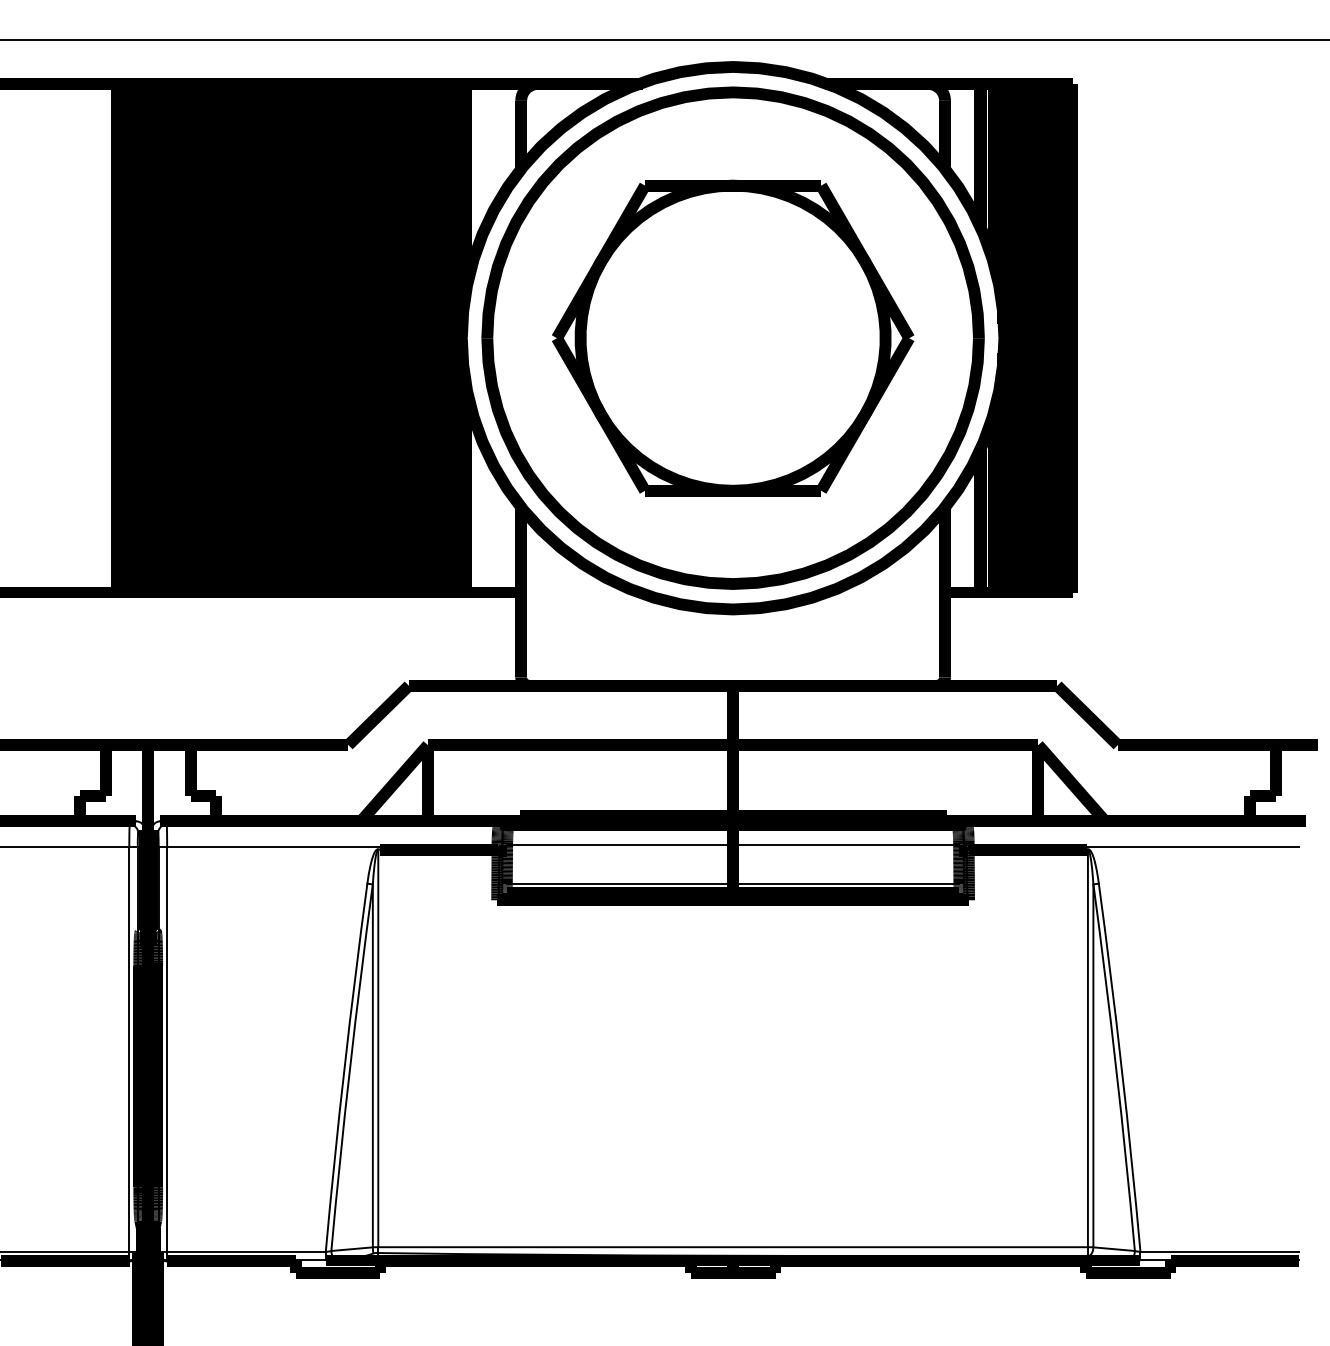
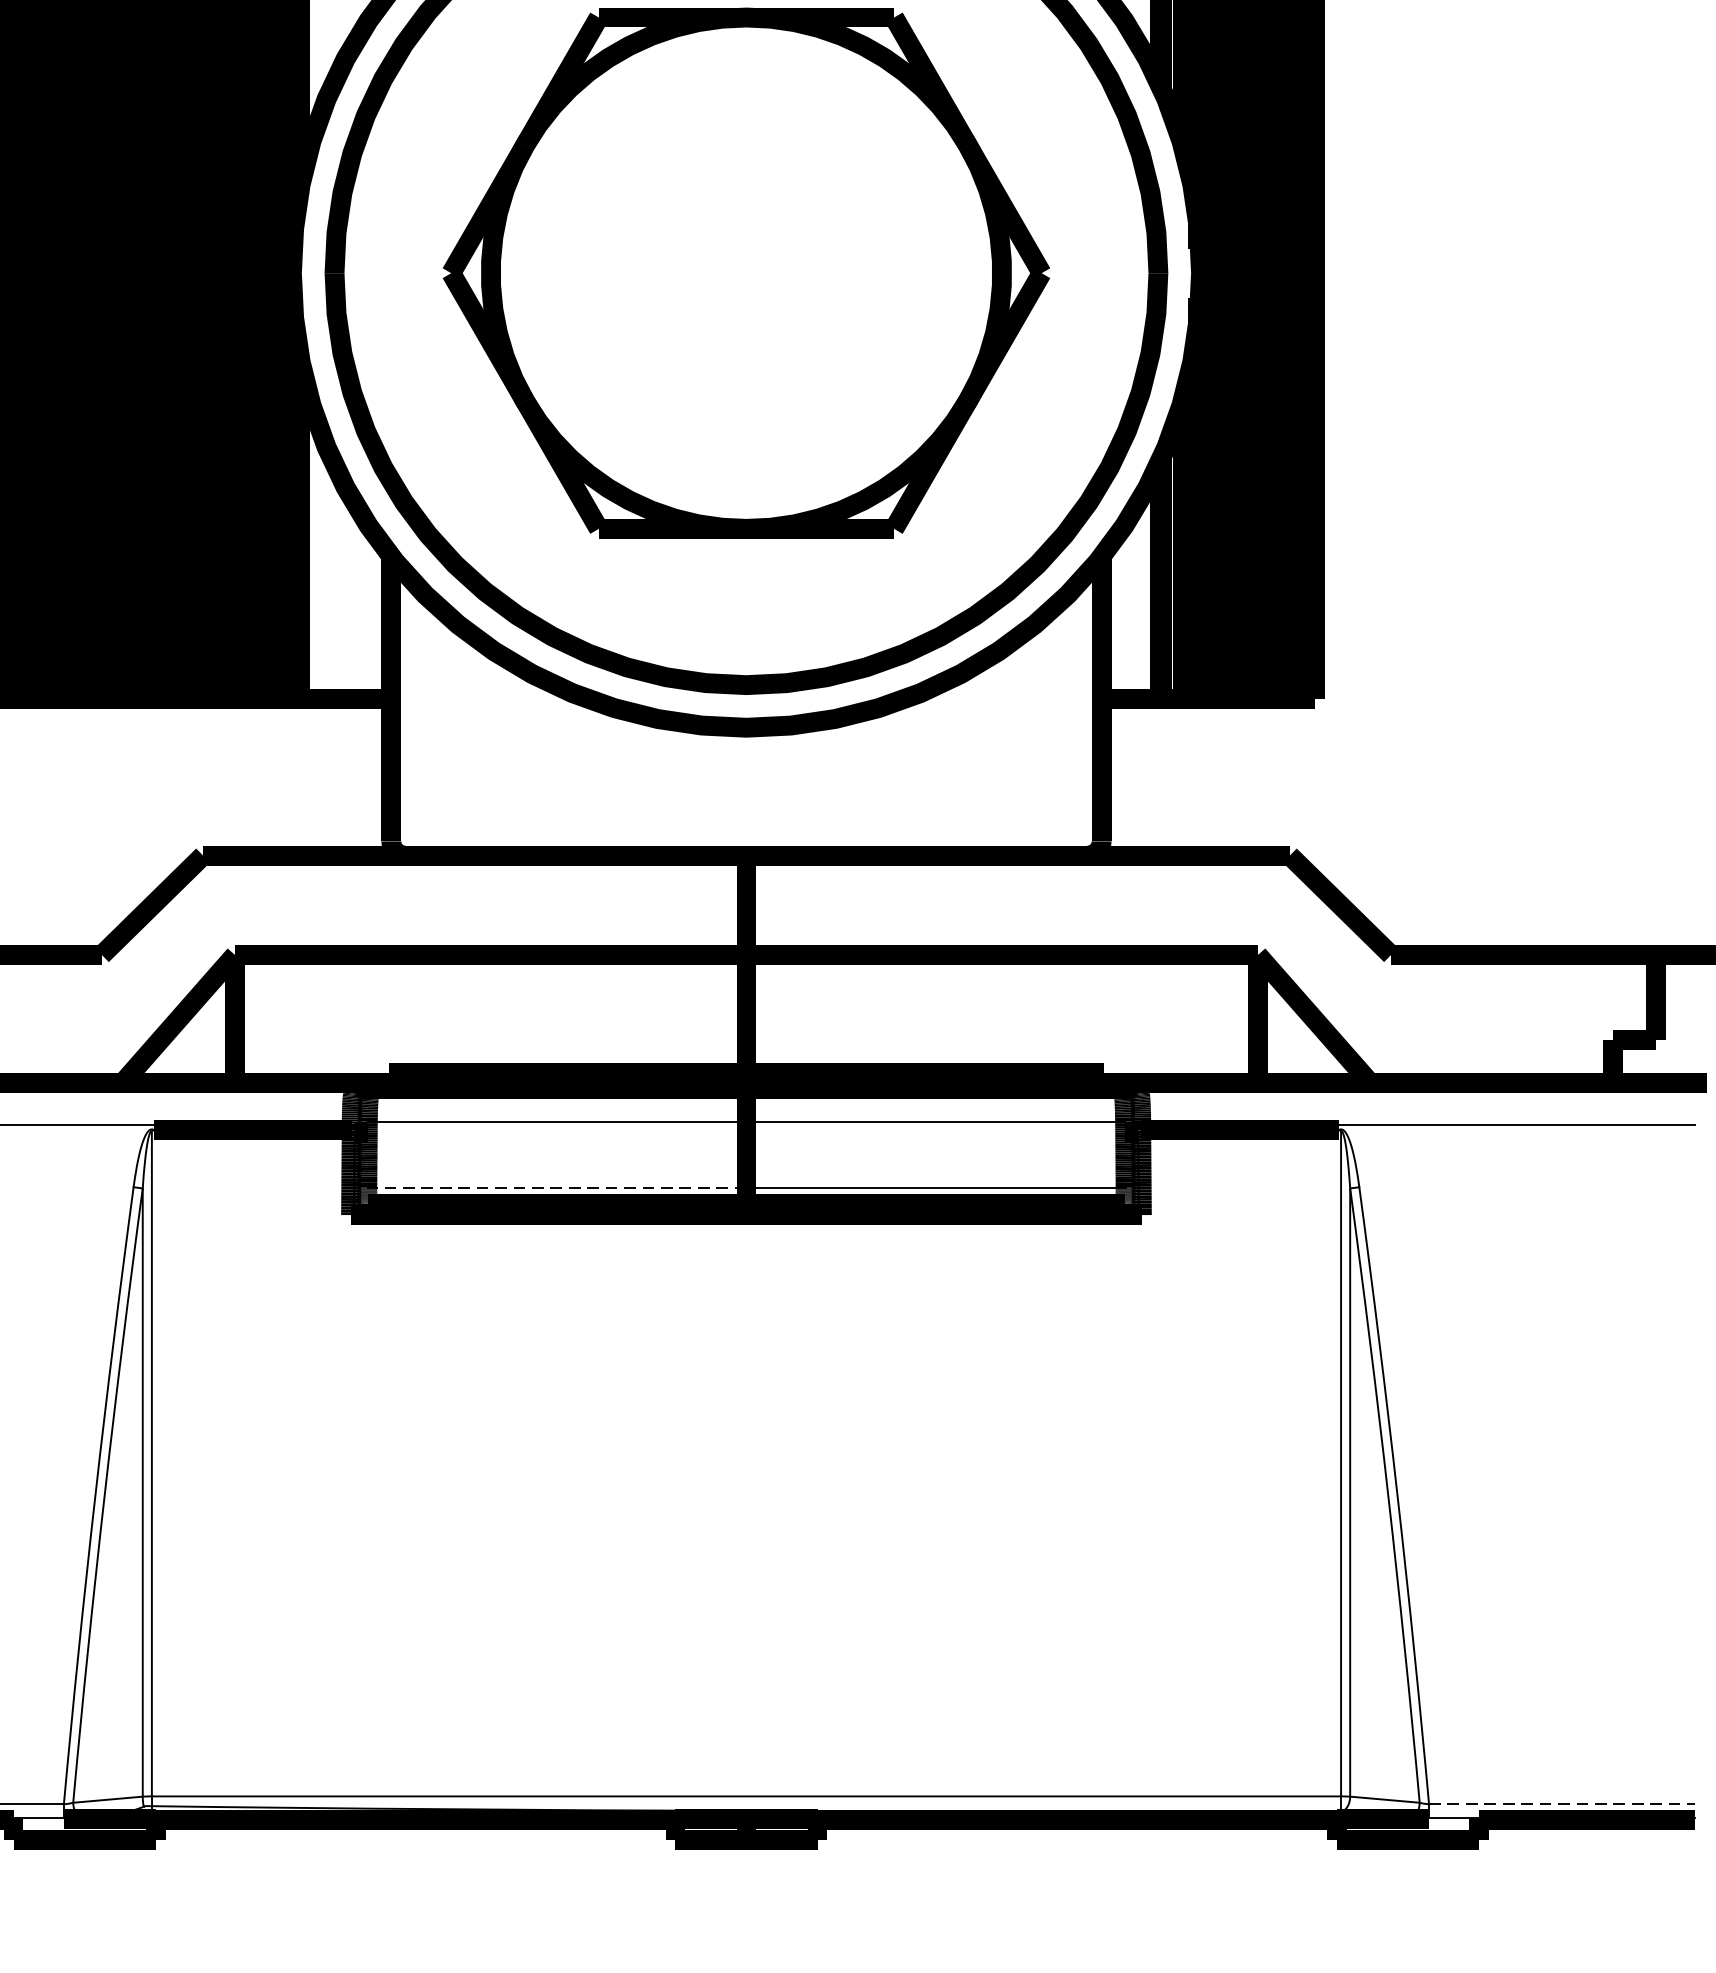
line: (619, 883) -> (556, 1186), solid -> dashed
line: (1220, 1251) -> (1563, 1803), solid -> dashed

